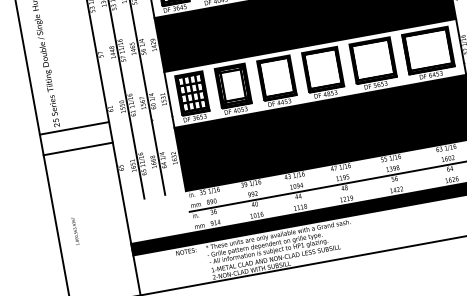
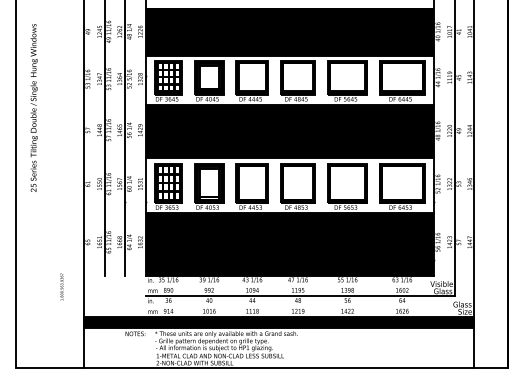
line: (74, 128) -> (49, 196), removed
line: (77, 148) -> (49, 216), removed
text: (74, 230) -> (61, 286), moved

